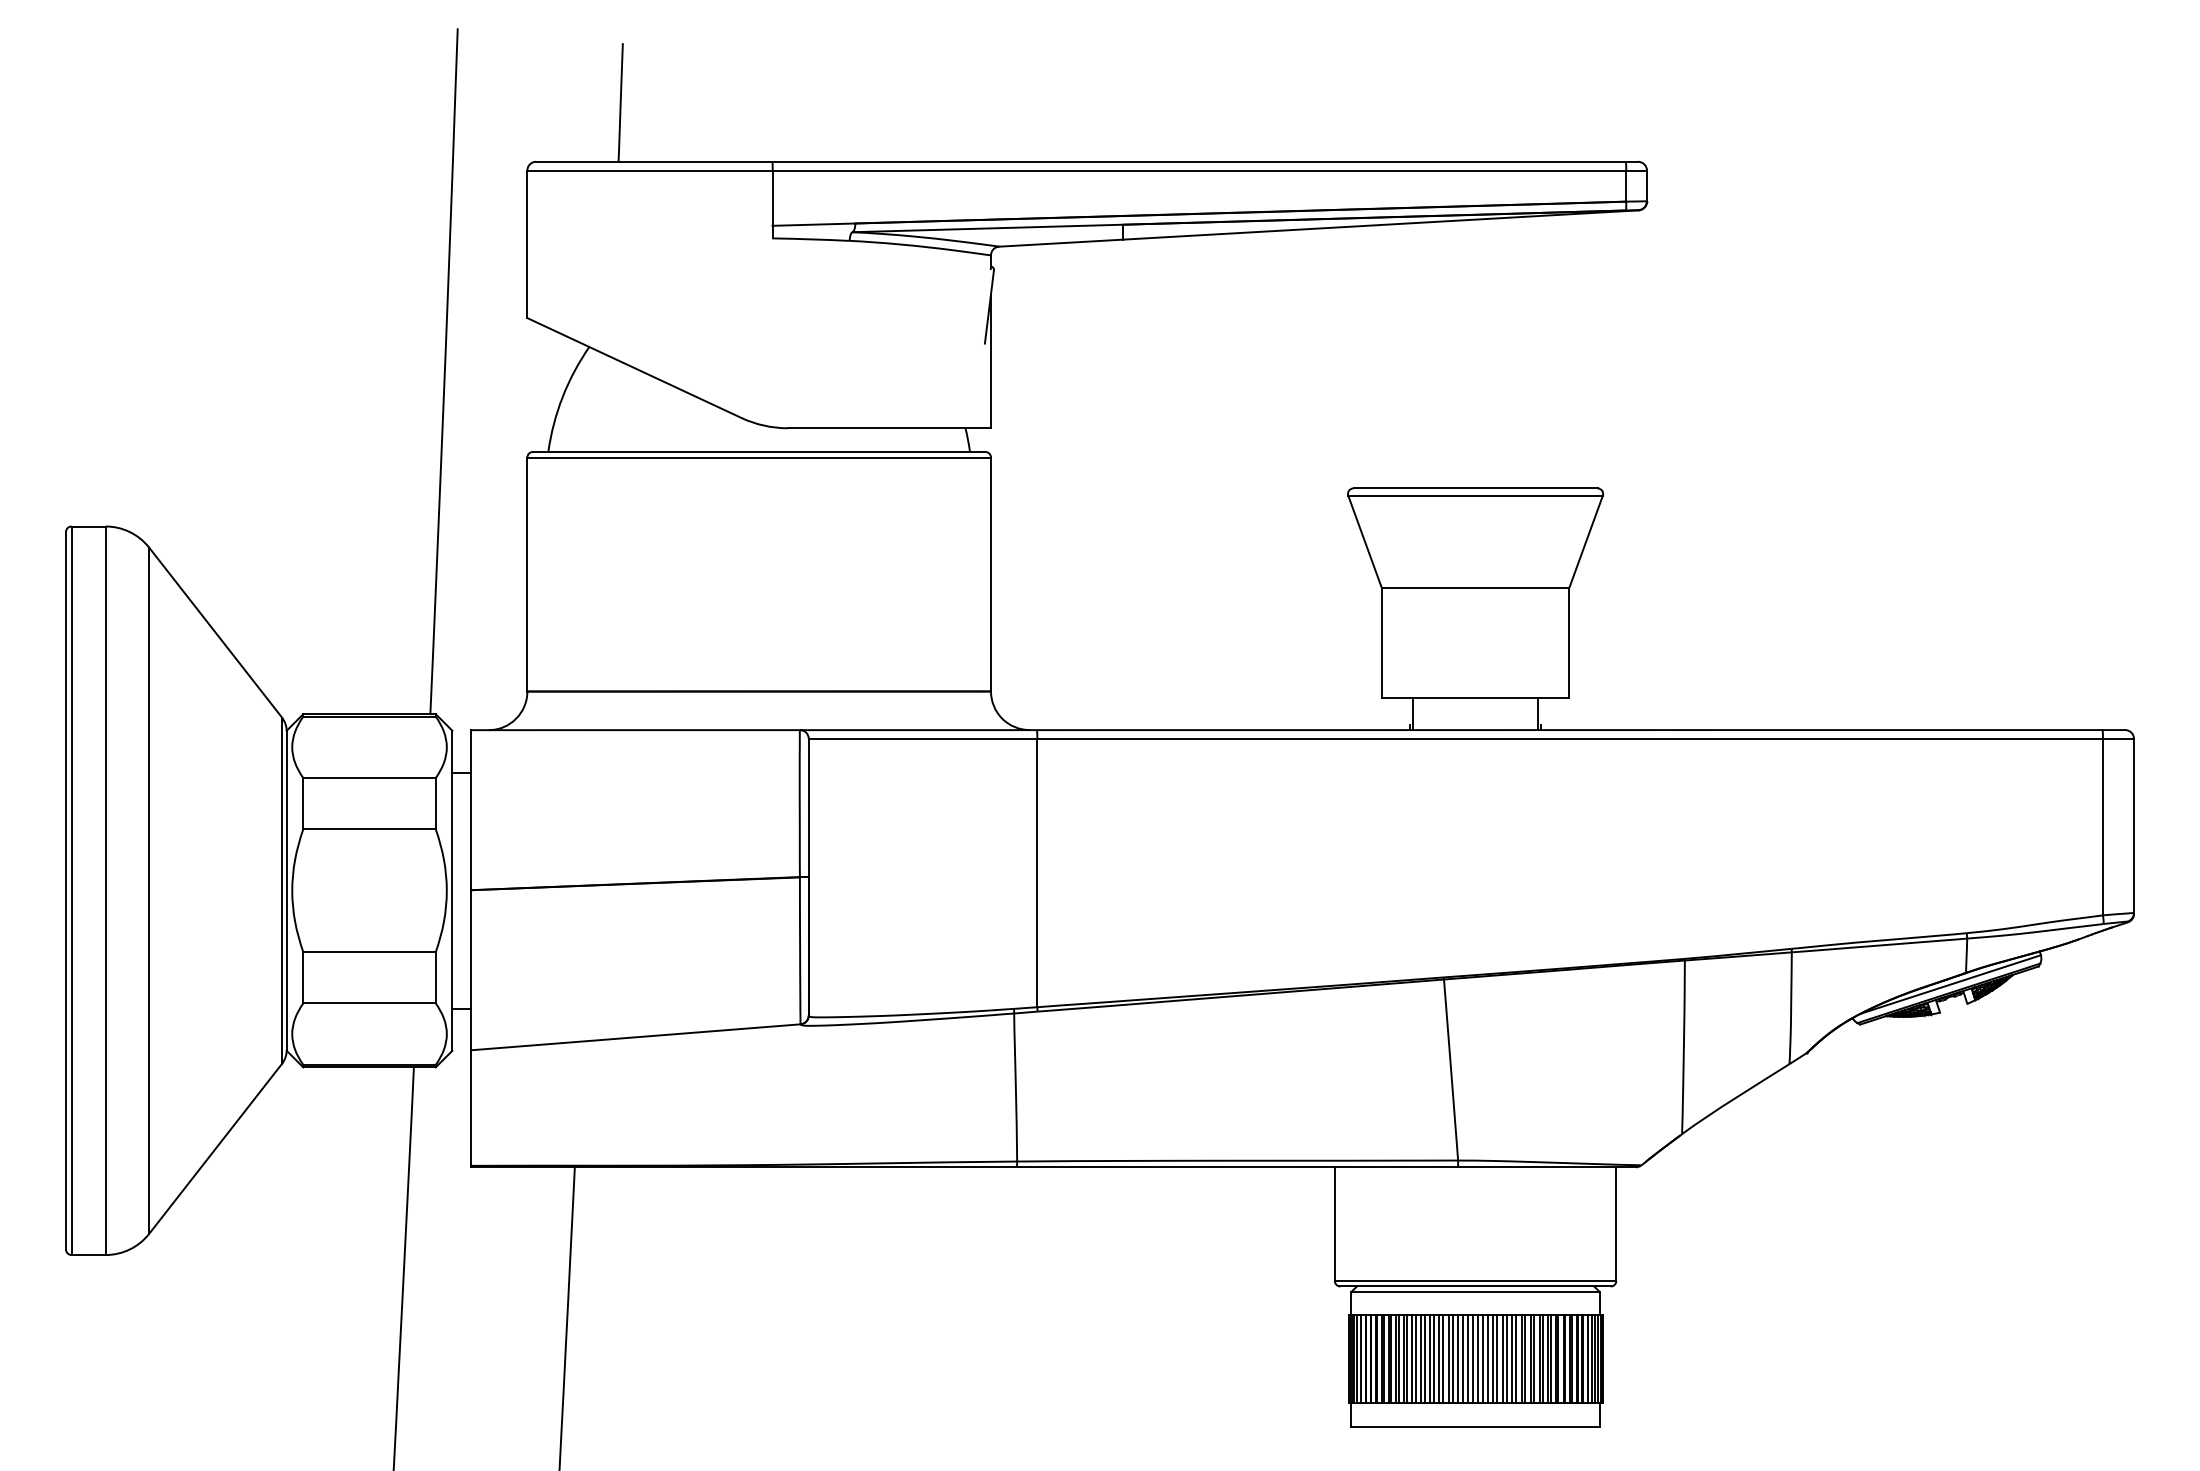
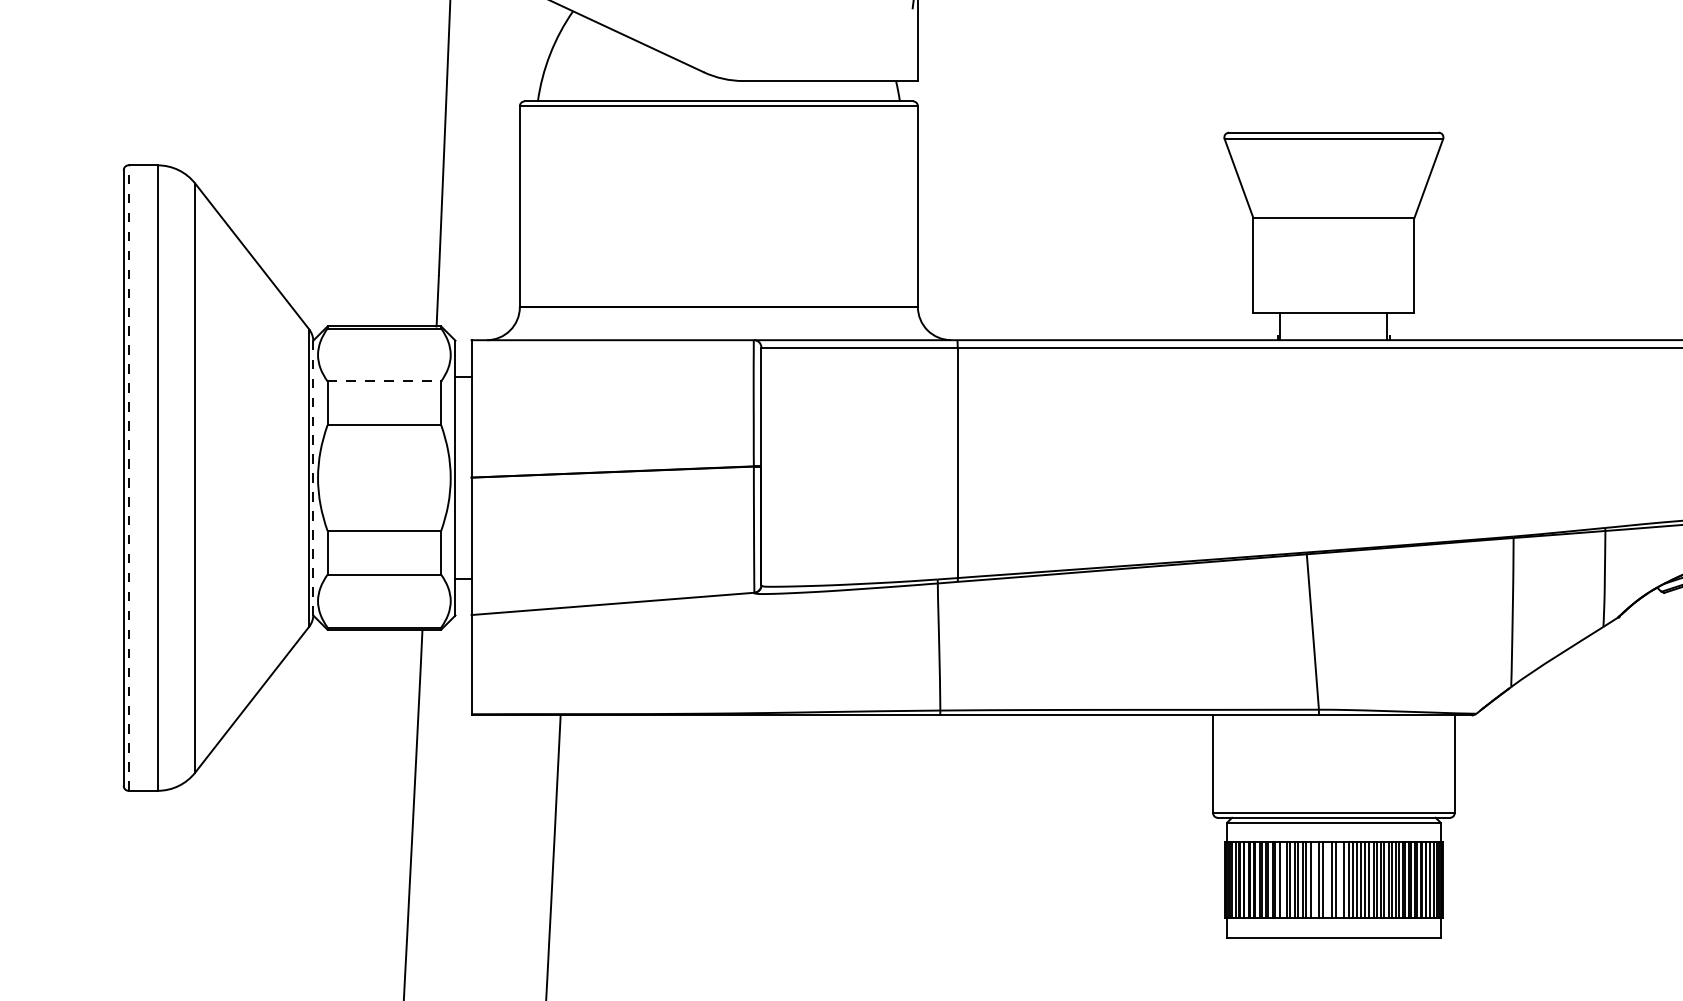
line: (370, 778) -> (385, 381), solid -> dashed
line: (71, 890) -> (128, 477), solid -> dashed
line: (286, 890) -> (313, 477), solid -> dashed
line: (1415, 1359) -> (1282, 880), removed
line: (1453, 1359) -> (1314, 880), removed
line: (1468, 1359) -> (1327, 880), removed
line: (1482, 1359) -> (1339, 880), removed

